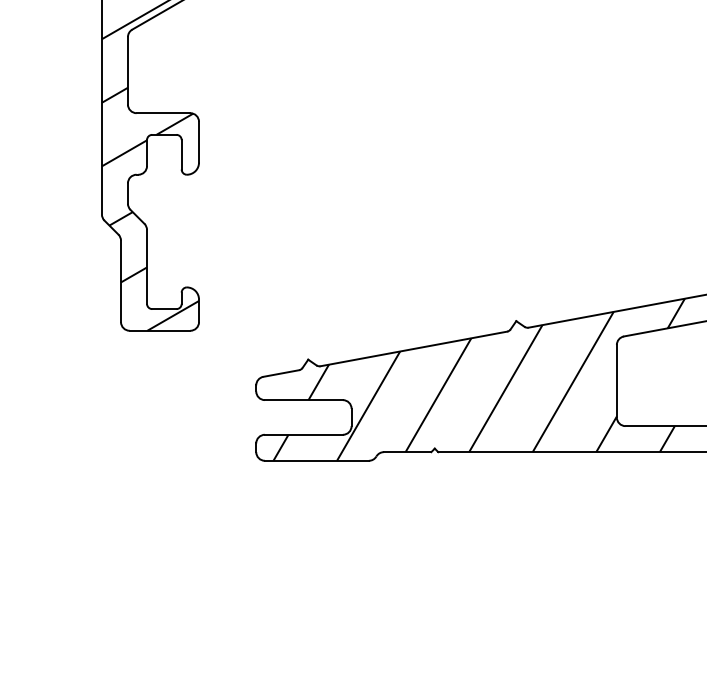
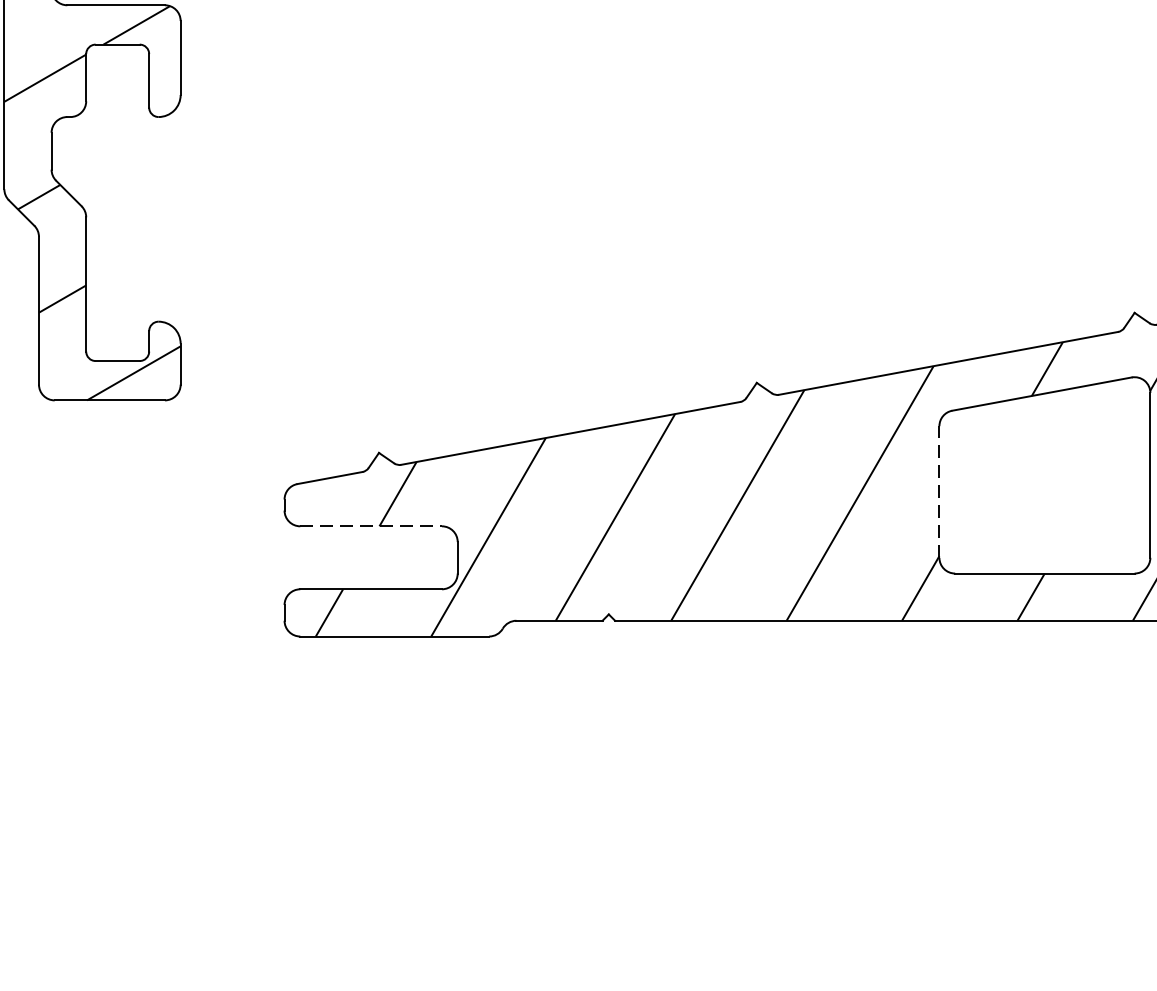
line: (616, 380) -> (938, 490), solid -> dashed
line: (304, 400) -> (372, 527), solid -> dashed

